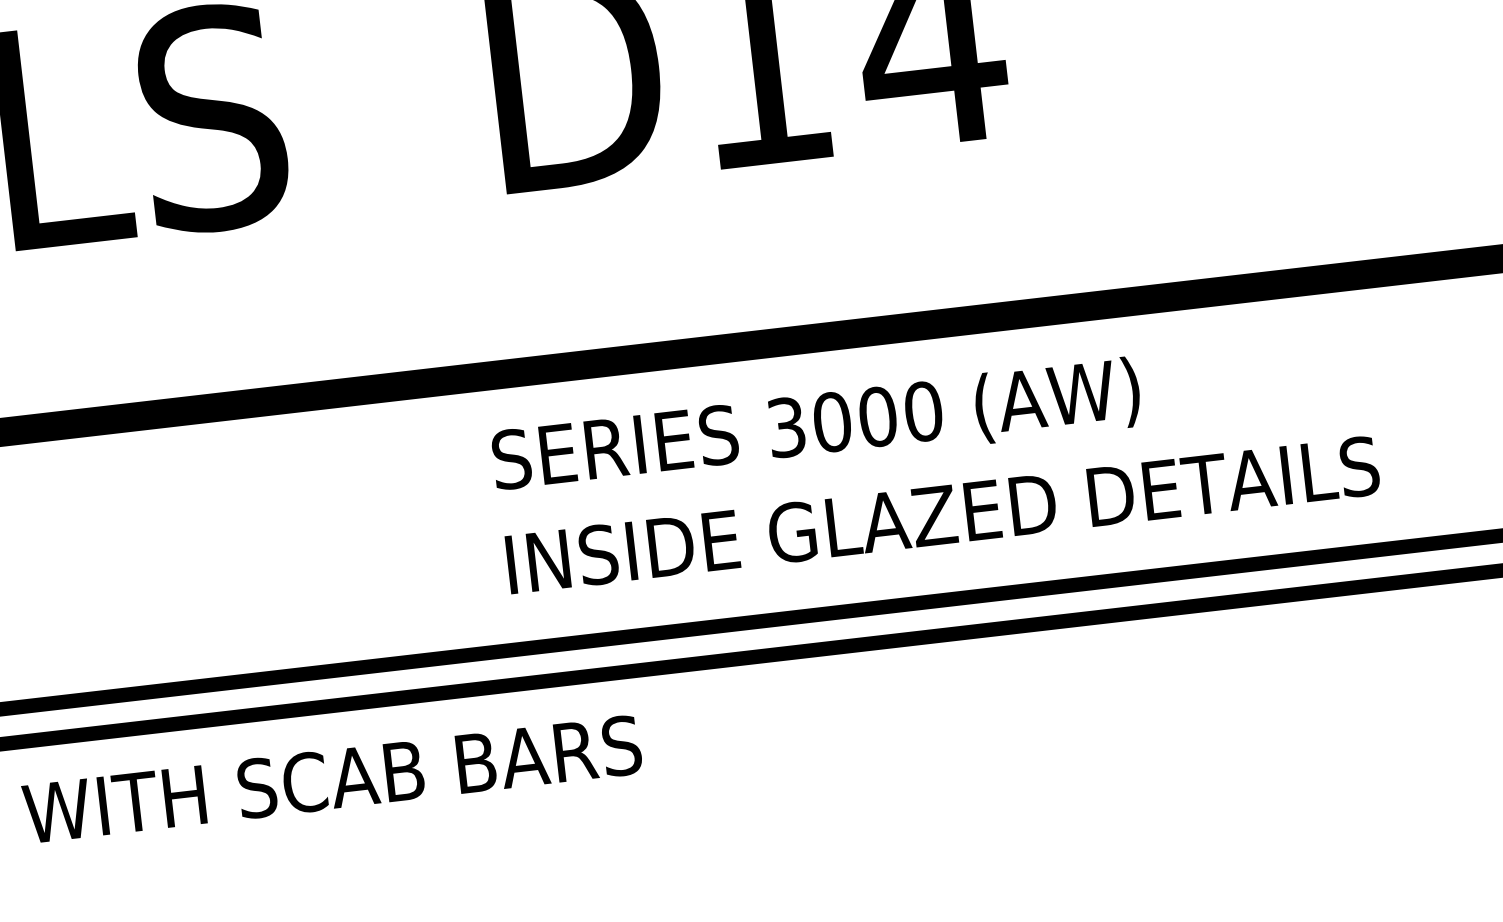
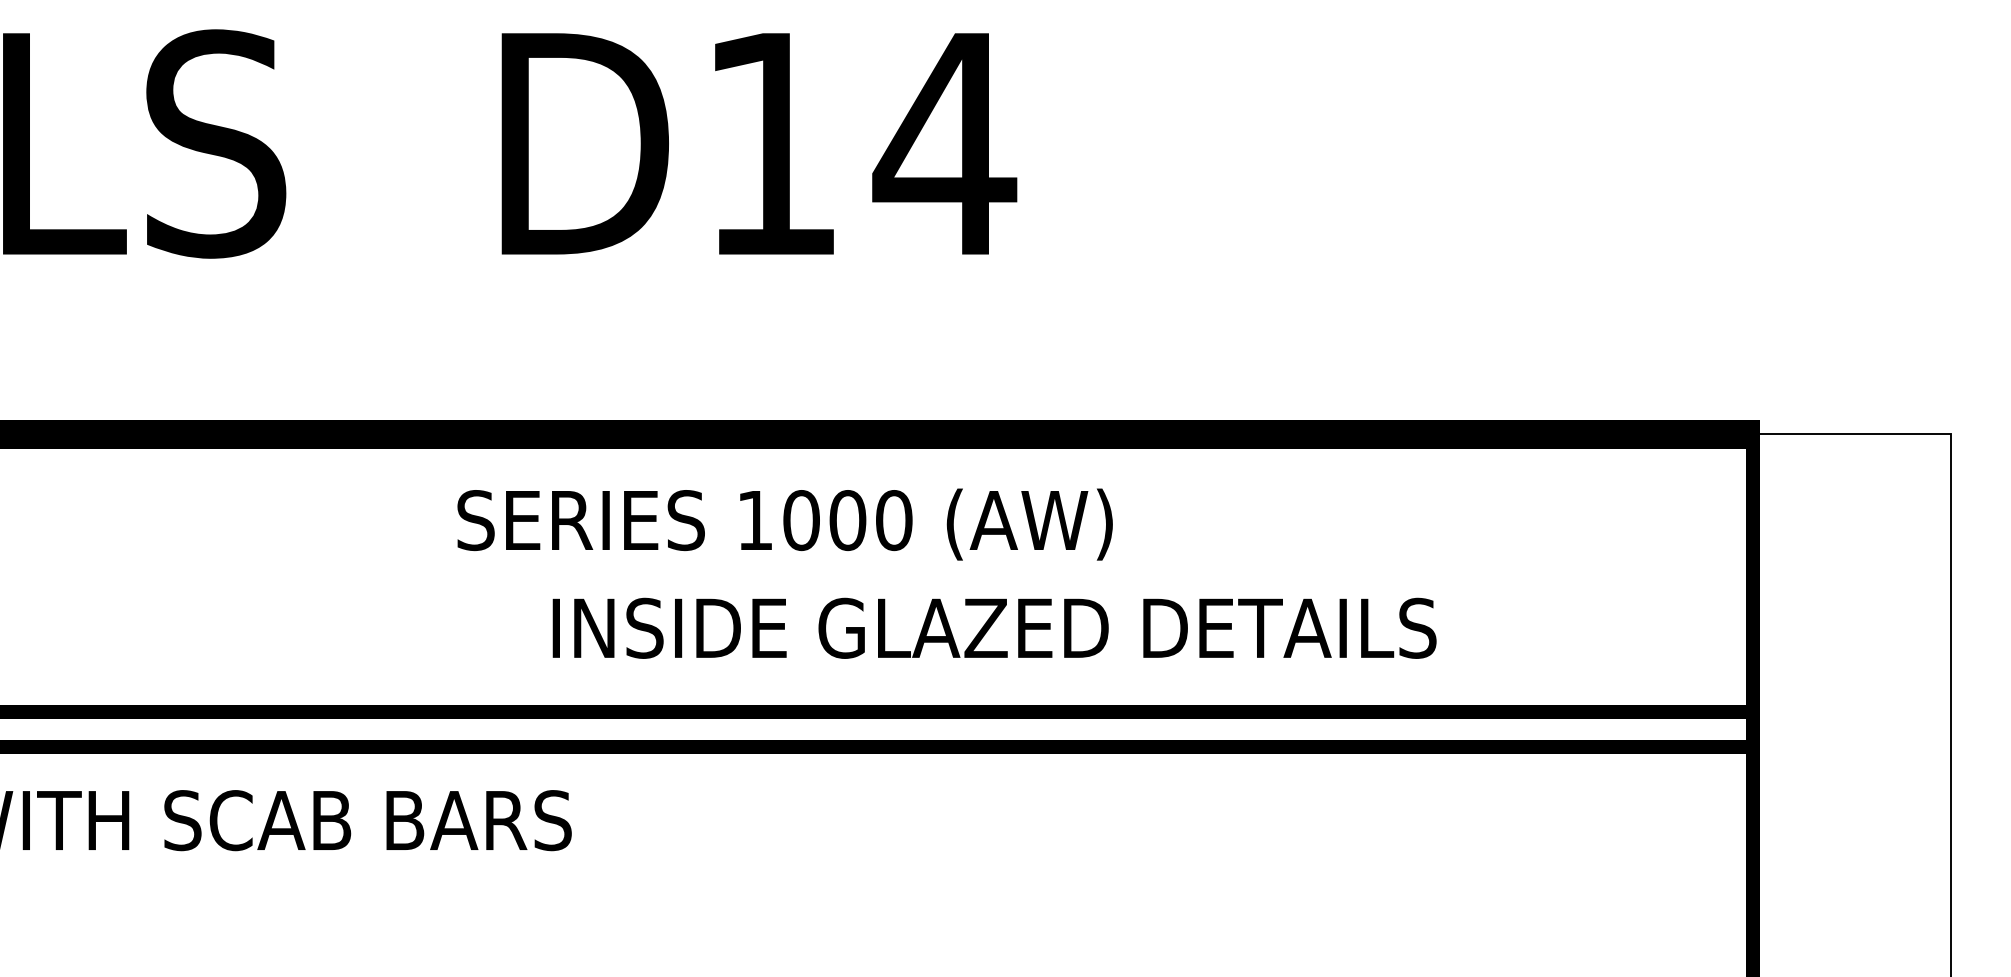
text: (786, 427) -> (754, 520), 3000 -> 1000
text: (942, 514) -> (994, 627), moved

